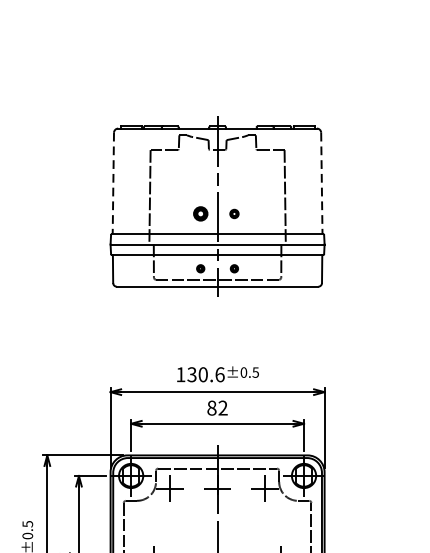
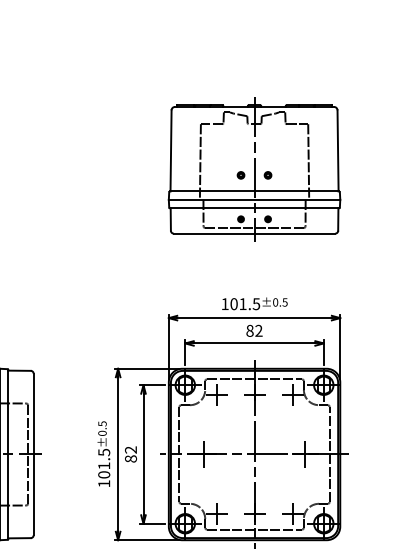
line: (113, 182) -> (171, 150), dashed -> solid
line: (322, 182) -> (338, 150), dashed -> solid
part: (200, 214) -> (240, 175), size x0.62
text: (206, 375) -> (245, 304), 130.6 -> 101.5

